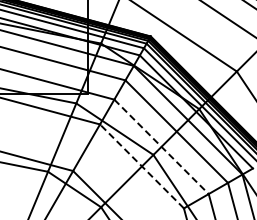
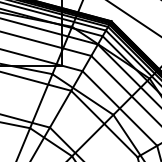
line: (161, 146) -> (119, 108), dashed -> solid
line: (141, 166) -> (103, 124), dashed -> solid

